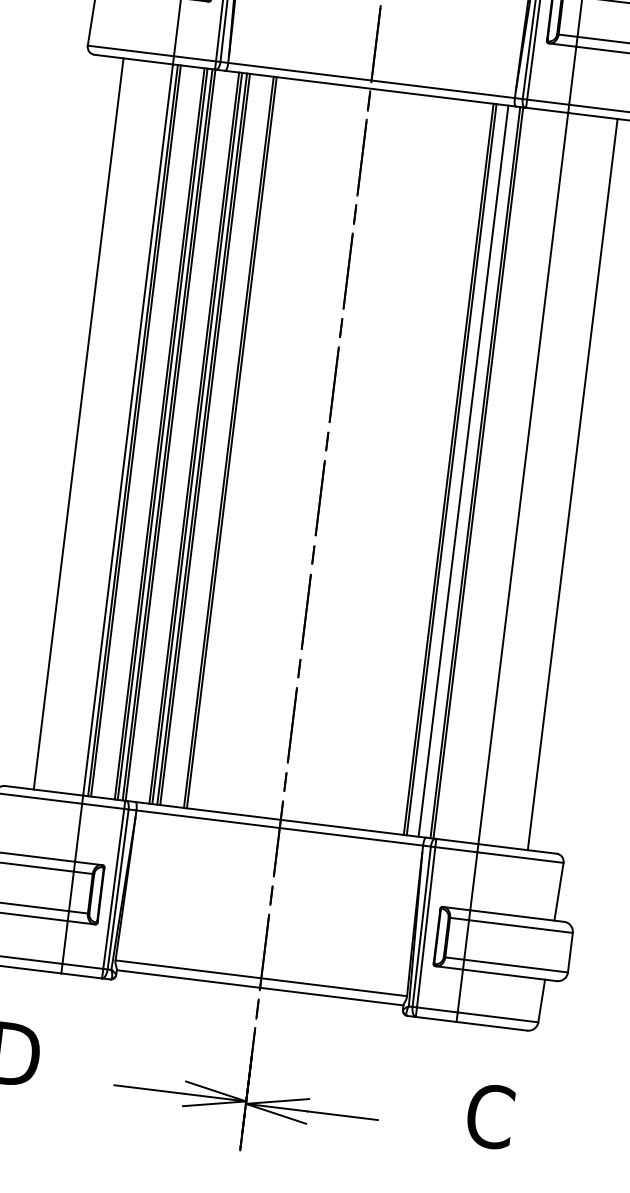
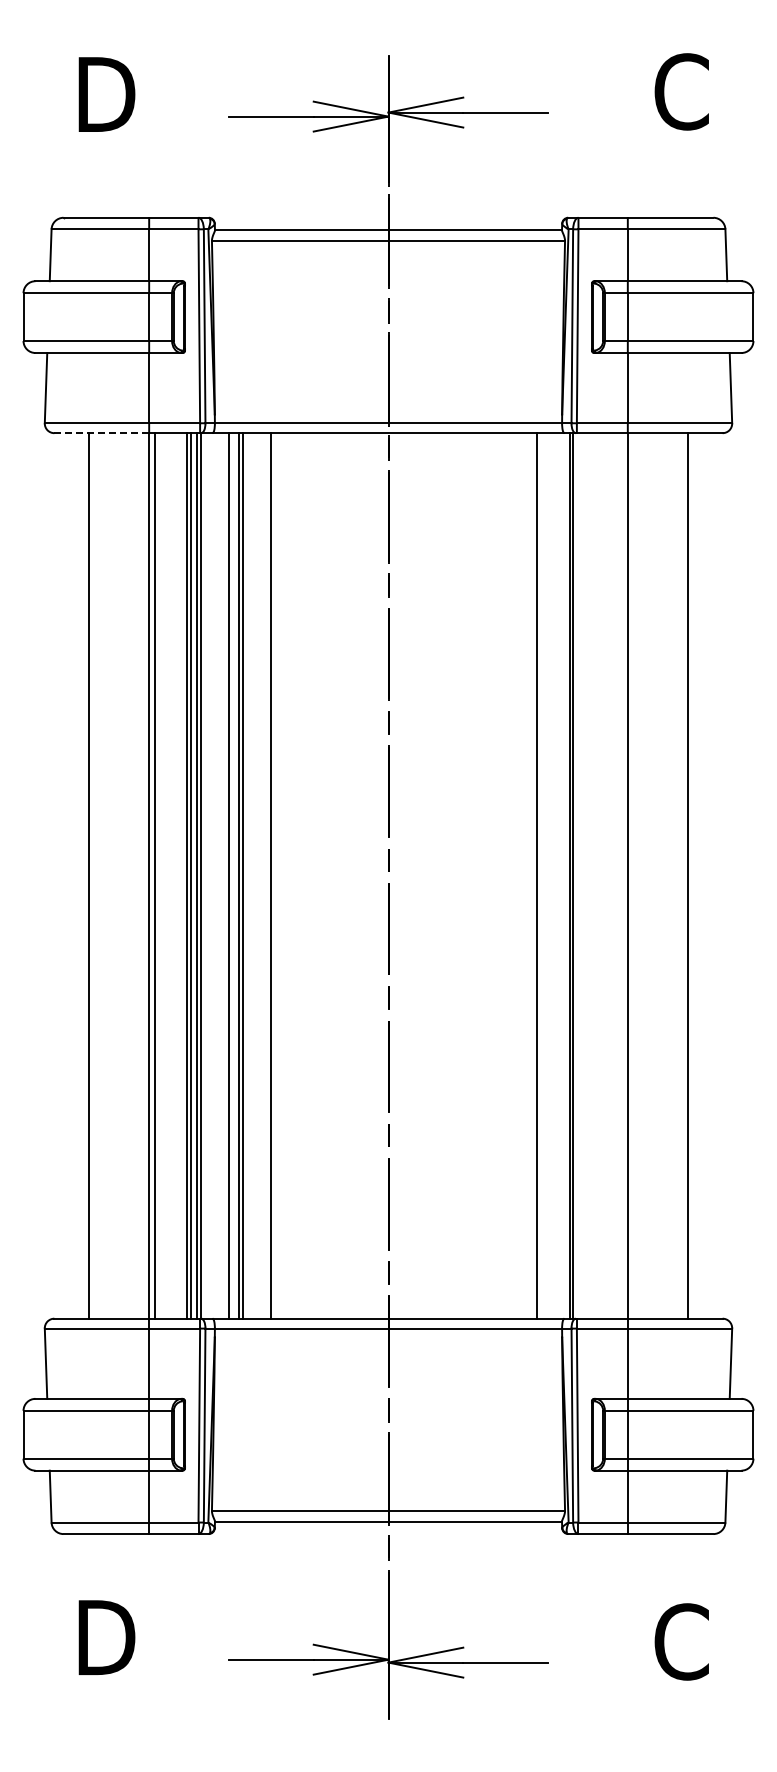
line: (133, 59) -> (101, 433), solid -> dashed
line: (135, 430) -> (158, 875), removed
line: (196, 438) -> (232, 875), removed
line: (231, 442) -> (274, 875), removed
line: (452, 469) -> (541, 875), removed
line: (463, 470) -> (555, 875), removed

